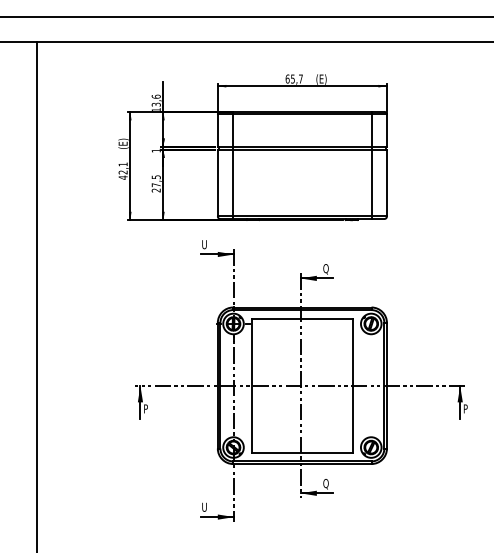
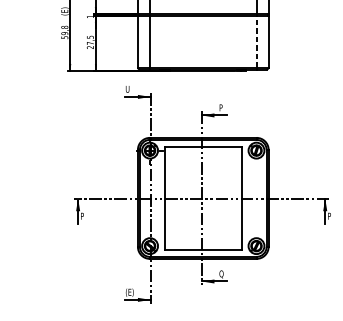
text: (122, 170) -> (64, 32), 42,1 -> 59,8
line: (371, 182) -> (256, 41), solid -> dashed
text: (325, 269) -> (221, 108), Q -> P
text: (207, 507) -> (129, 292), U -> (E)

